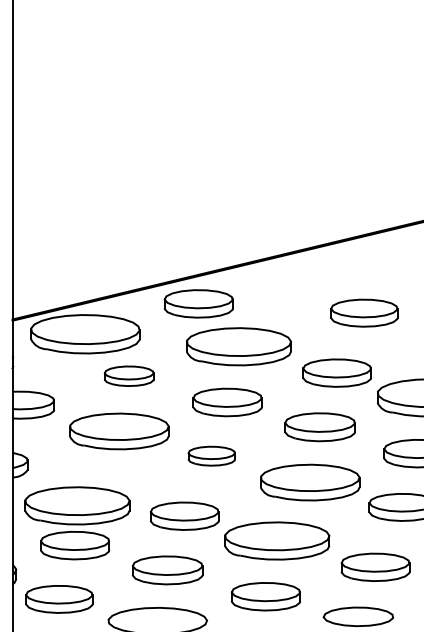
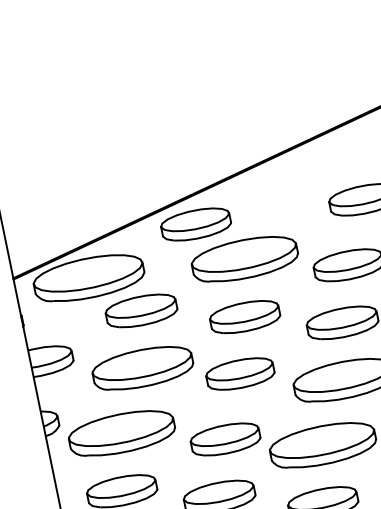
part: (128, 376) -> (140, 311), size x1.43
part: (211, 455) -> (239, 373), size x1.43
part: (77, 505) -> (121, 432), moved

